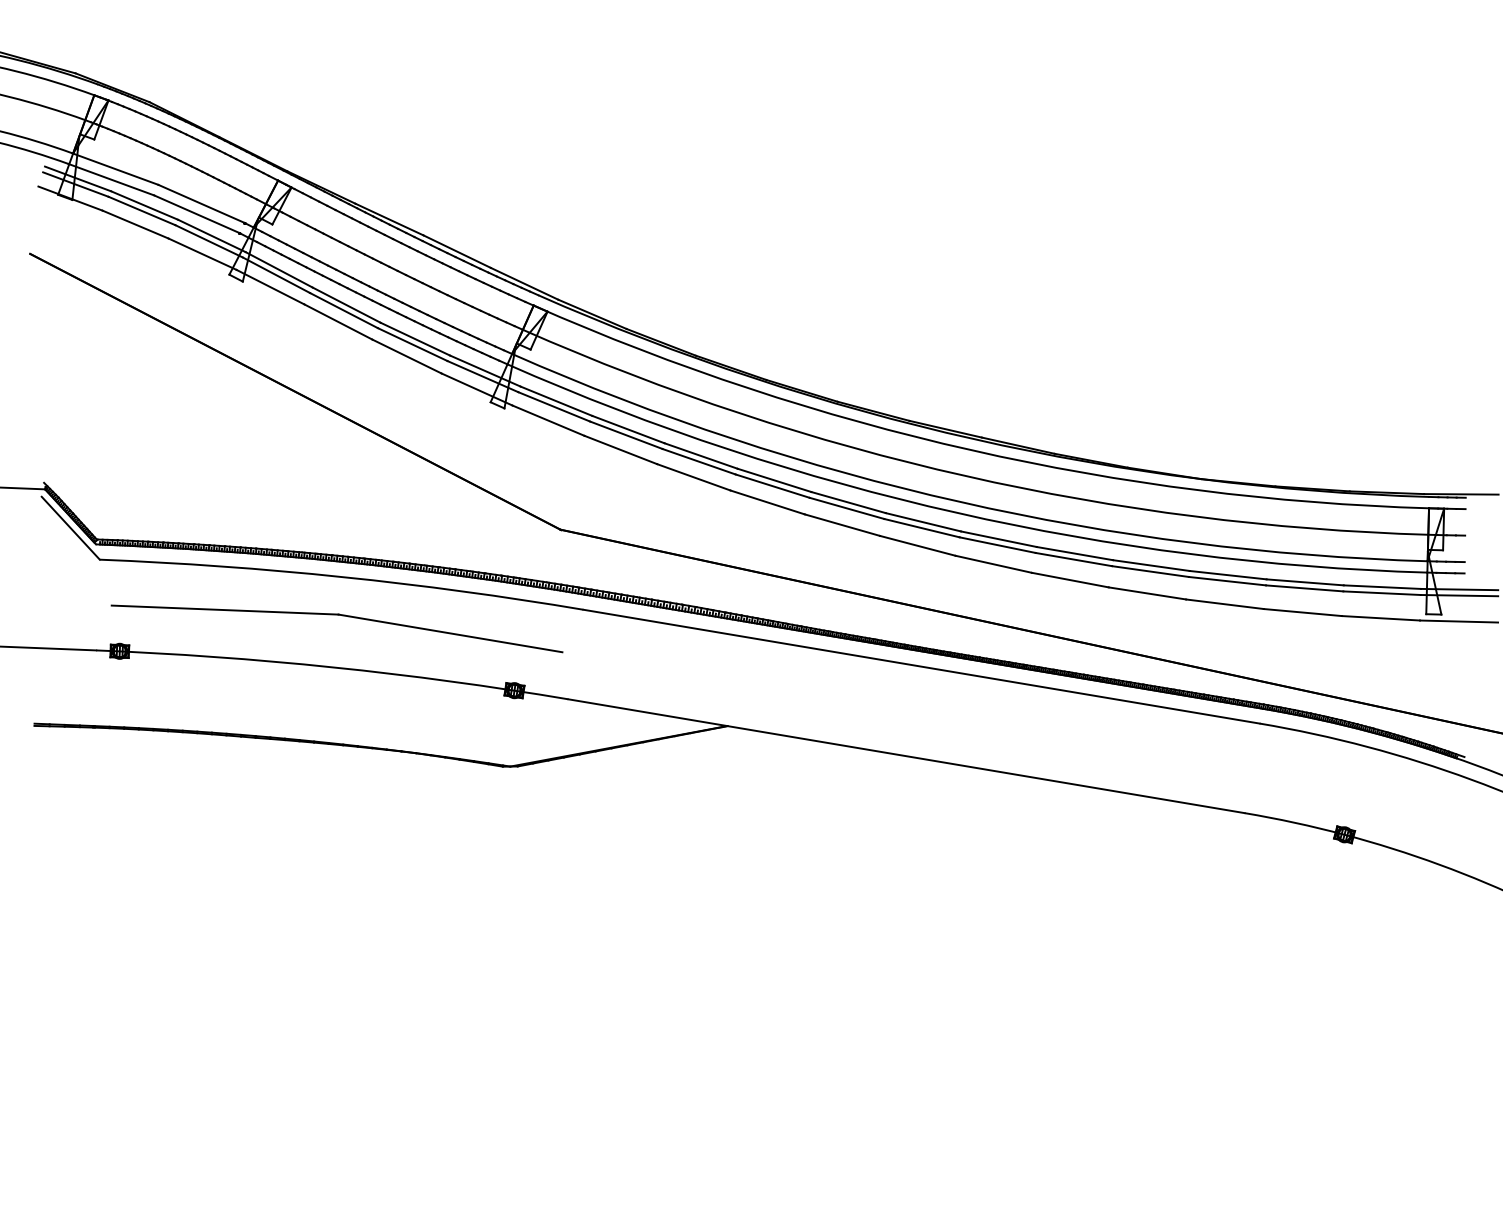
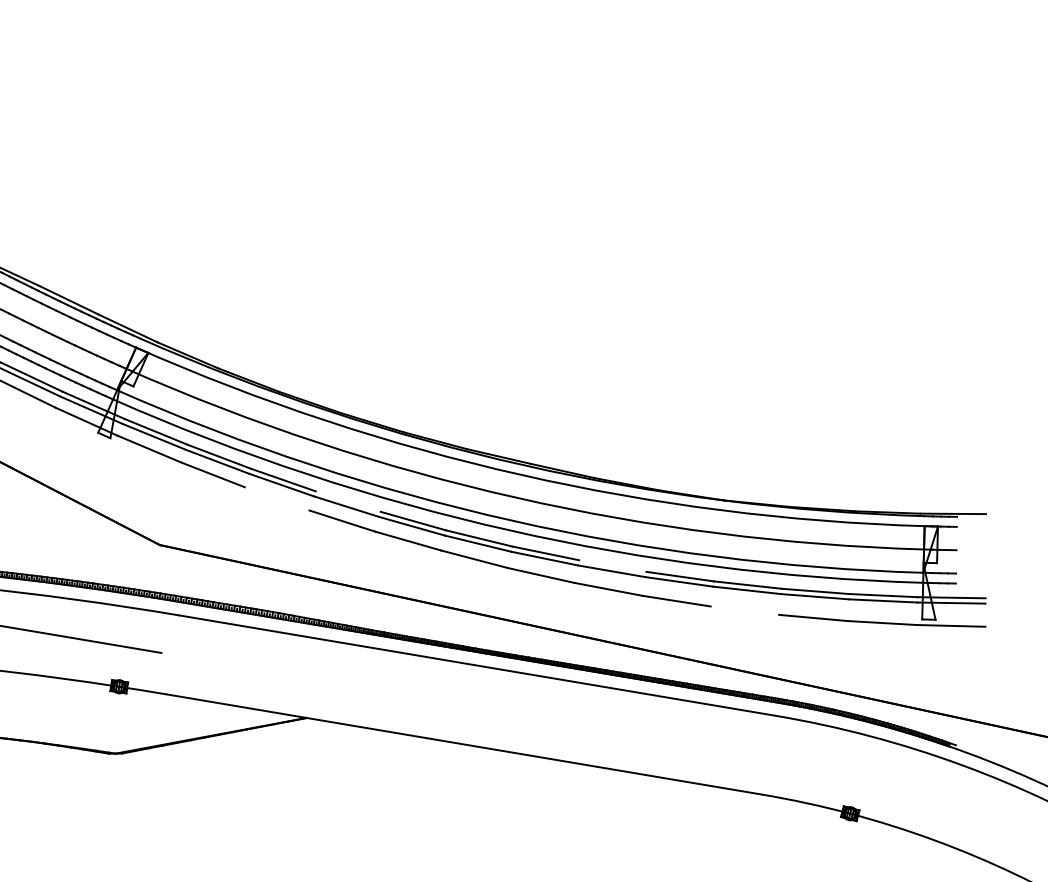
line: (693, 477) -> (276, 499), removed
line: (774, 480) -> (348, 501), removed
line: (1074, 553) -> (612, 565), removed
line: (1224, 604) -> (744, 610), removed

